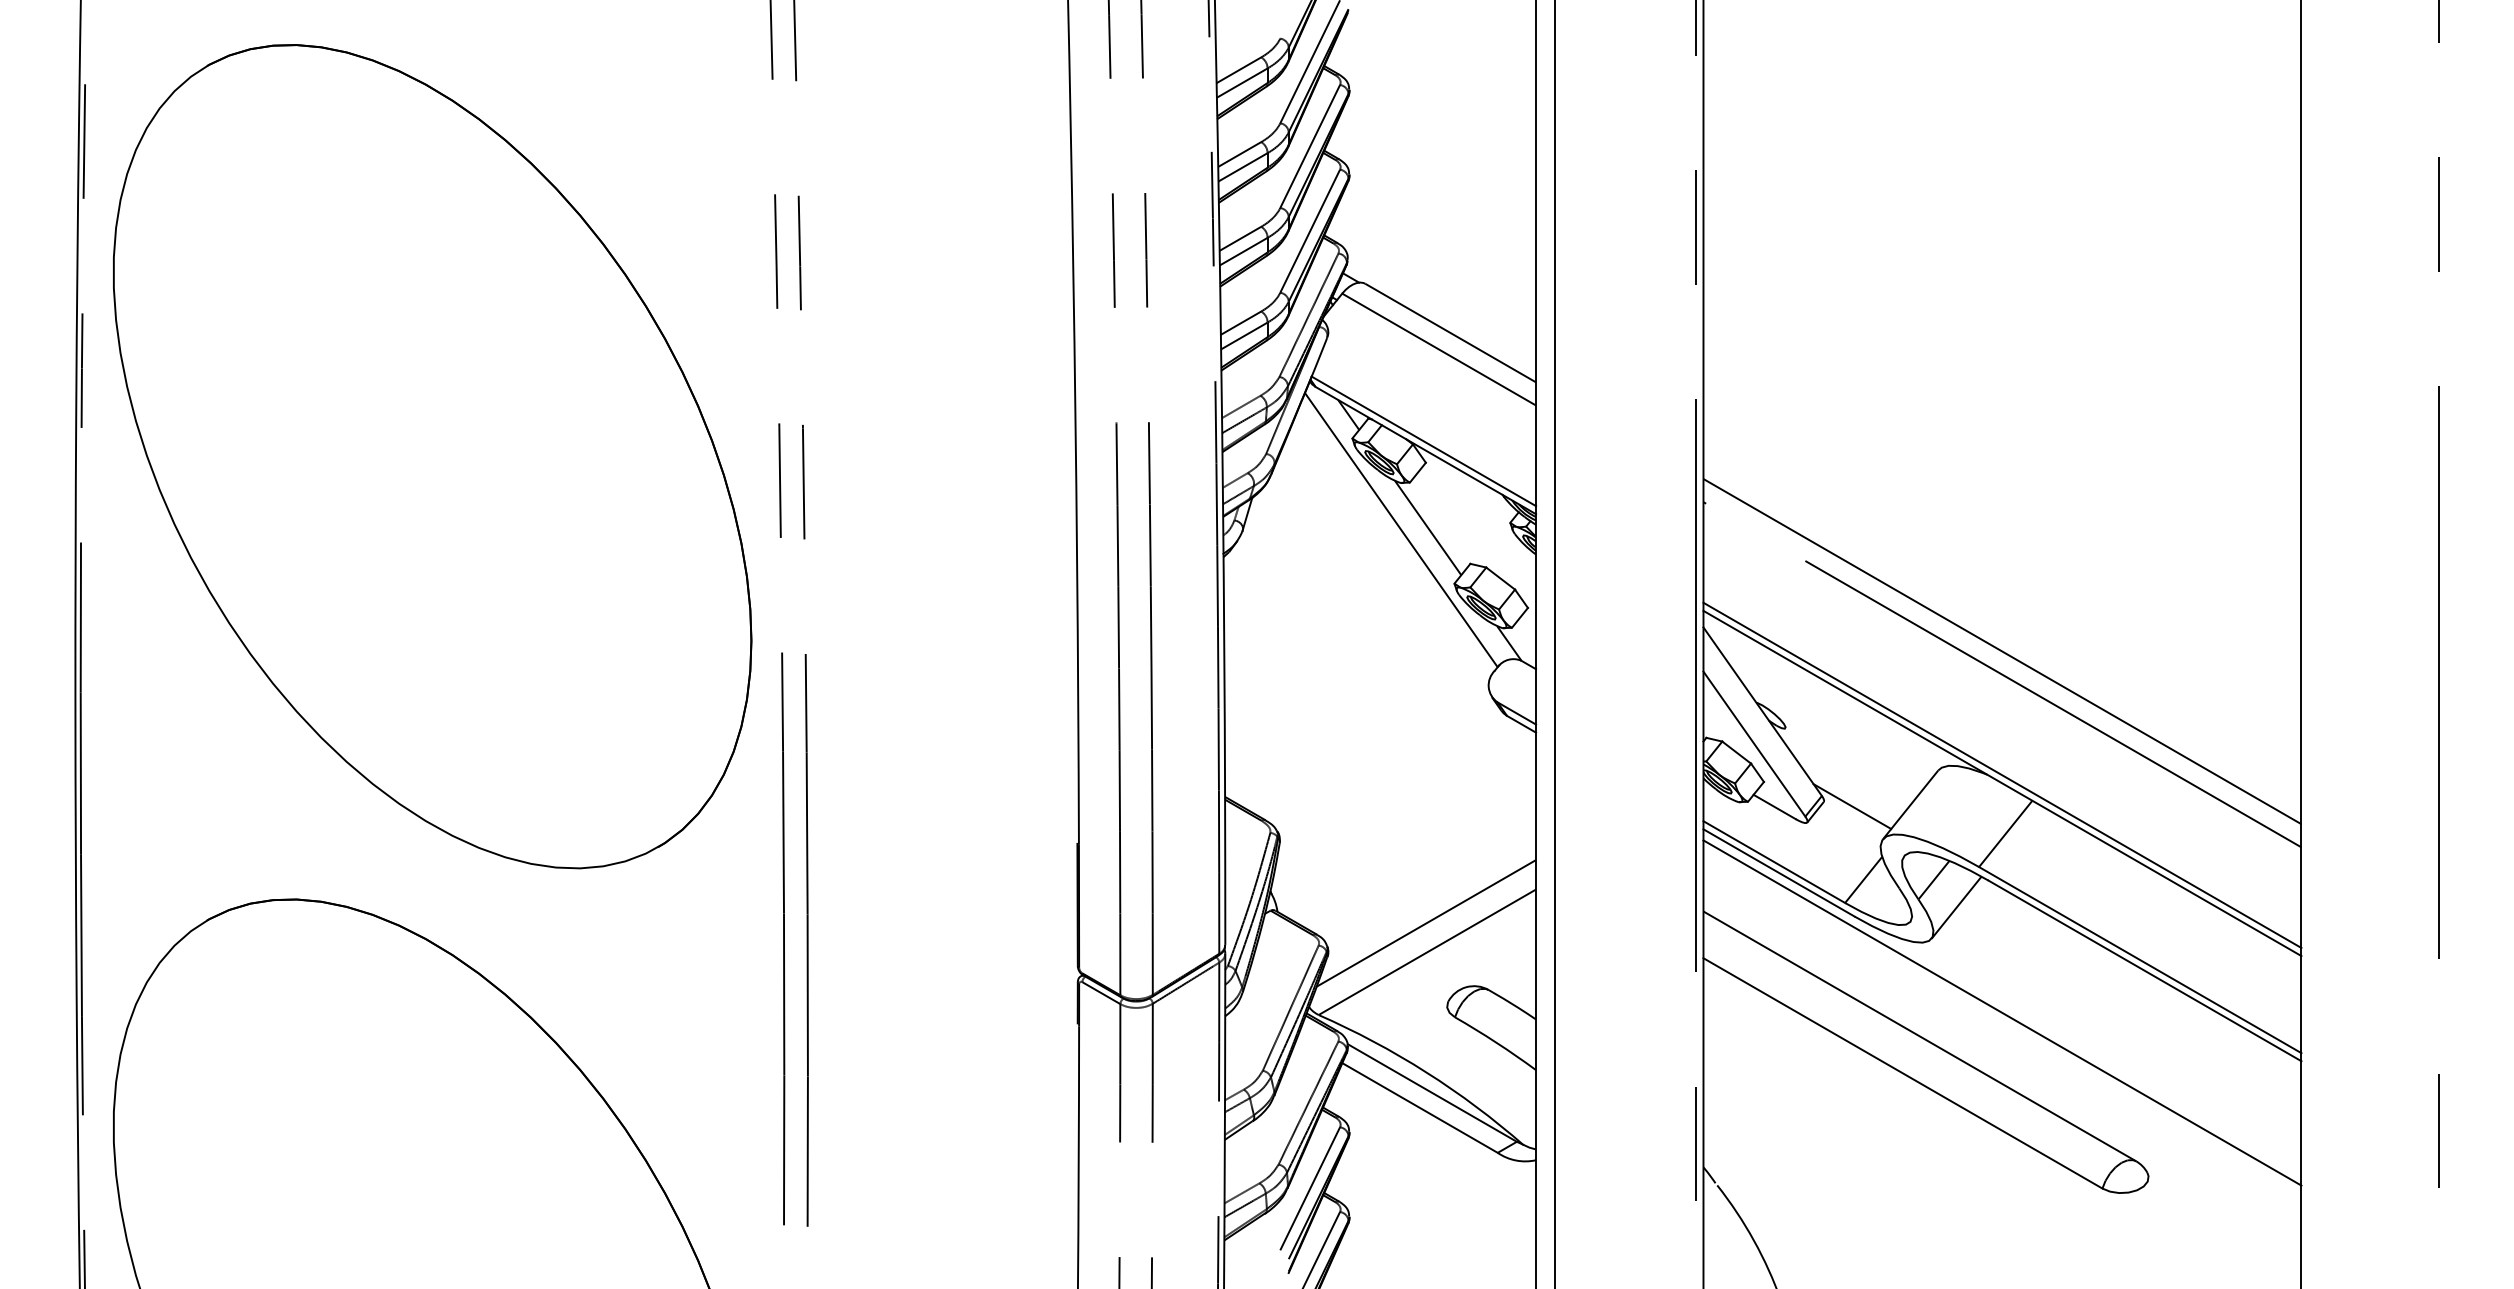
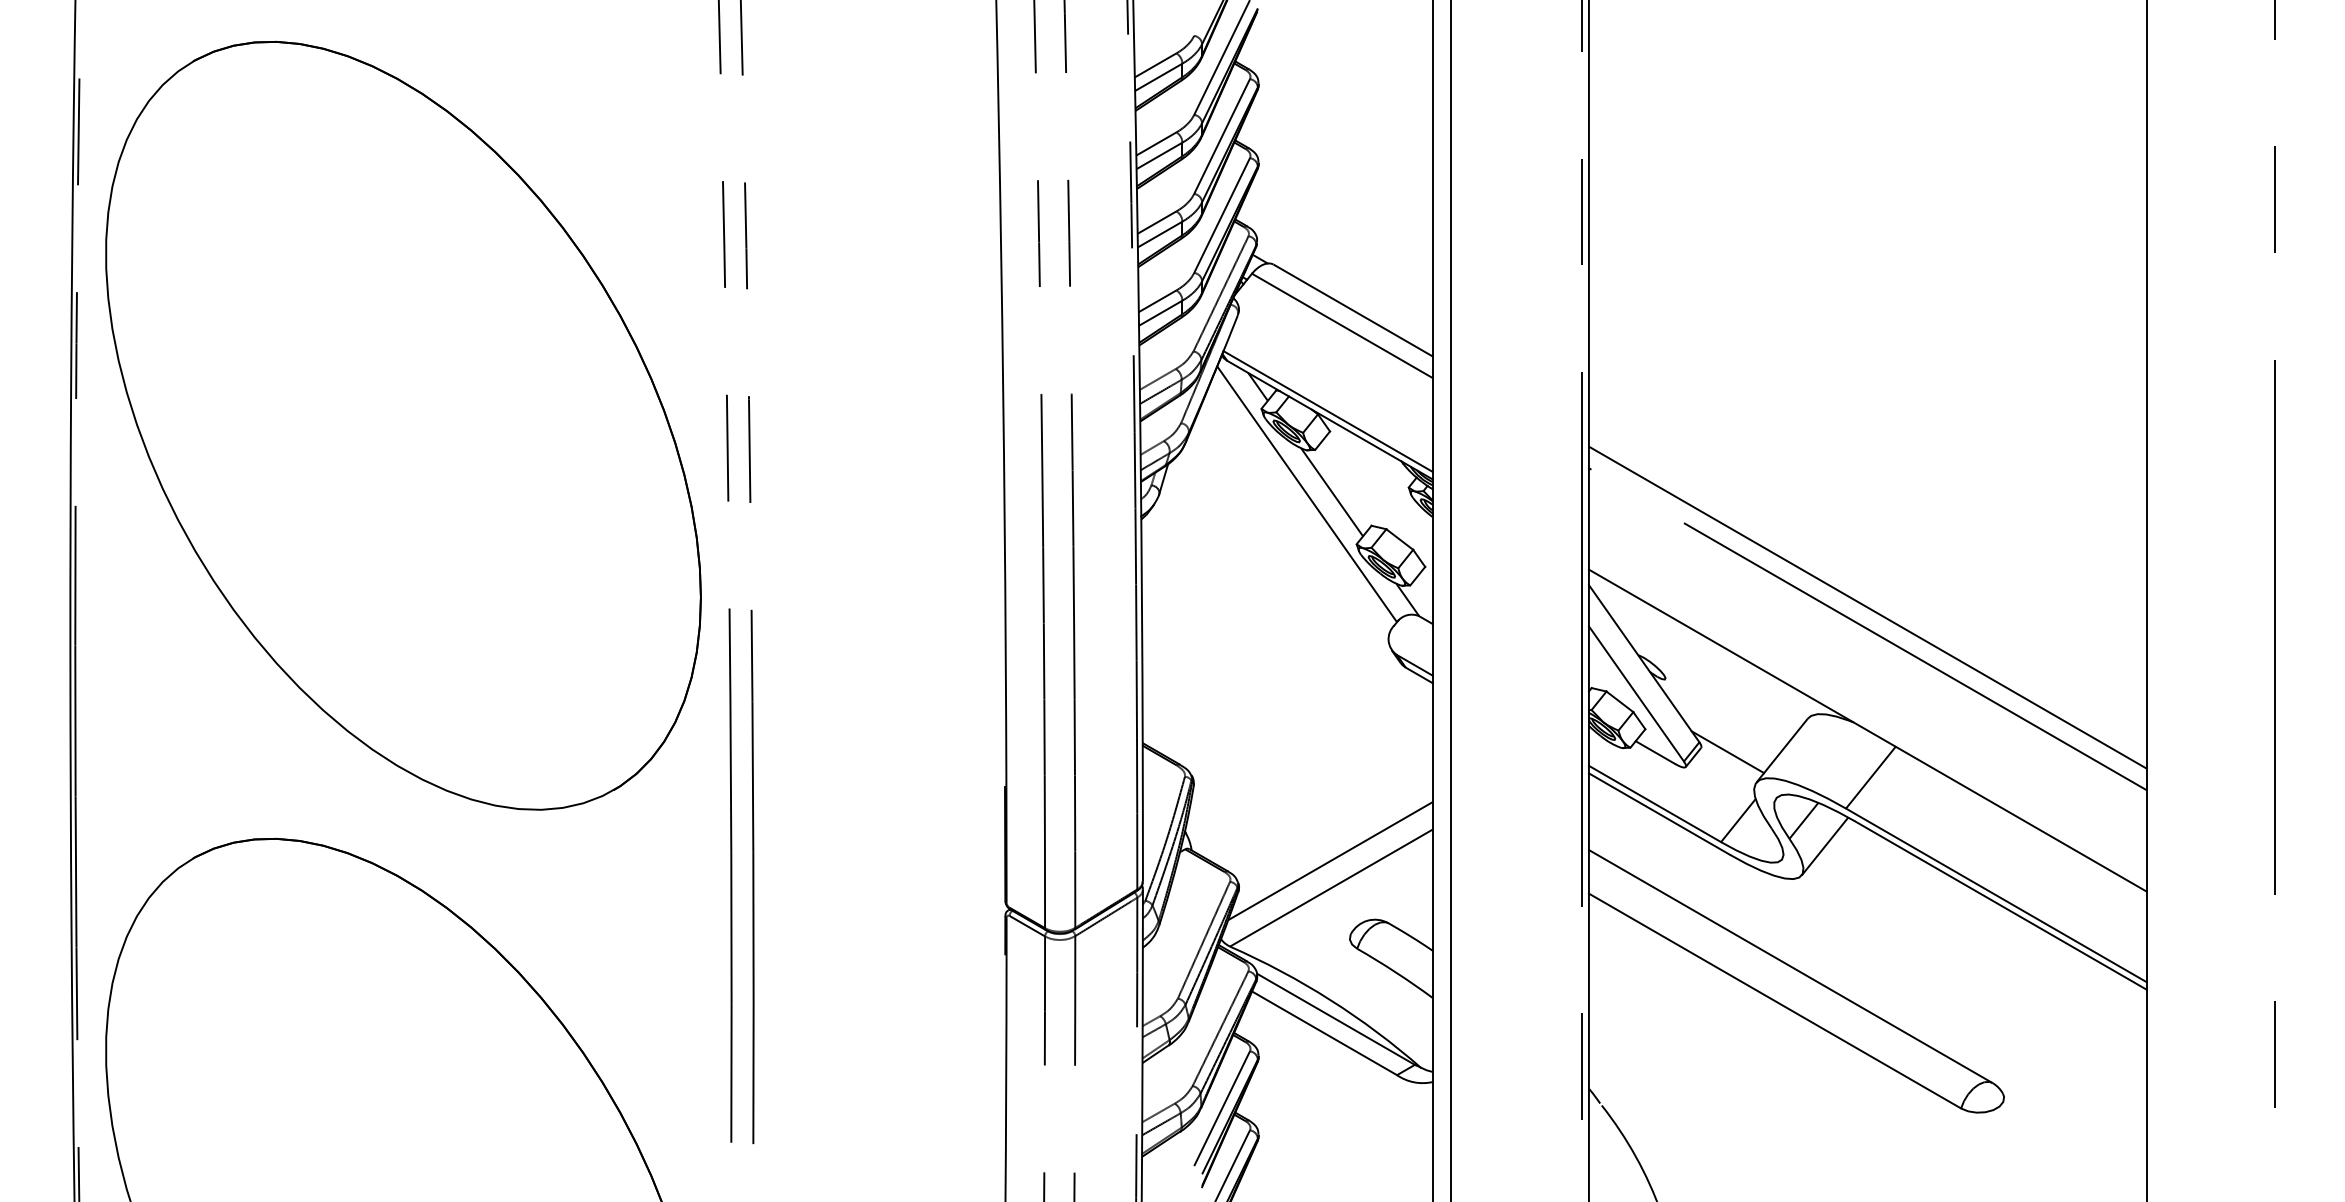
line: (2002, 775) -> (1867, 723), removed
line: (2002, 1012) -> (1867, 944), removed

